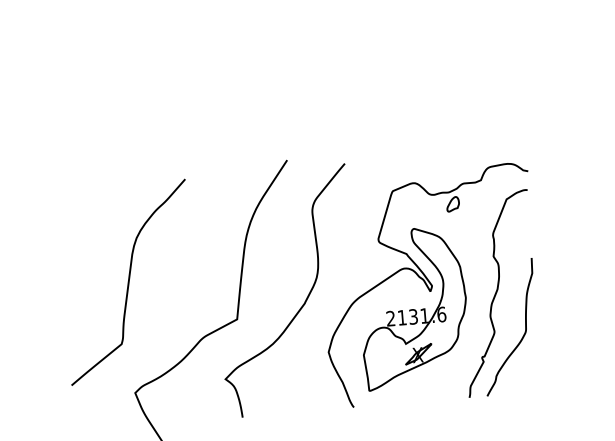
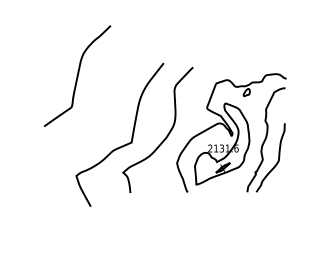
curve: (128, 283) -> (77, 76), moved

